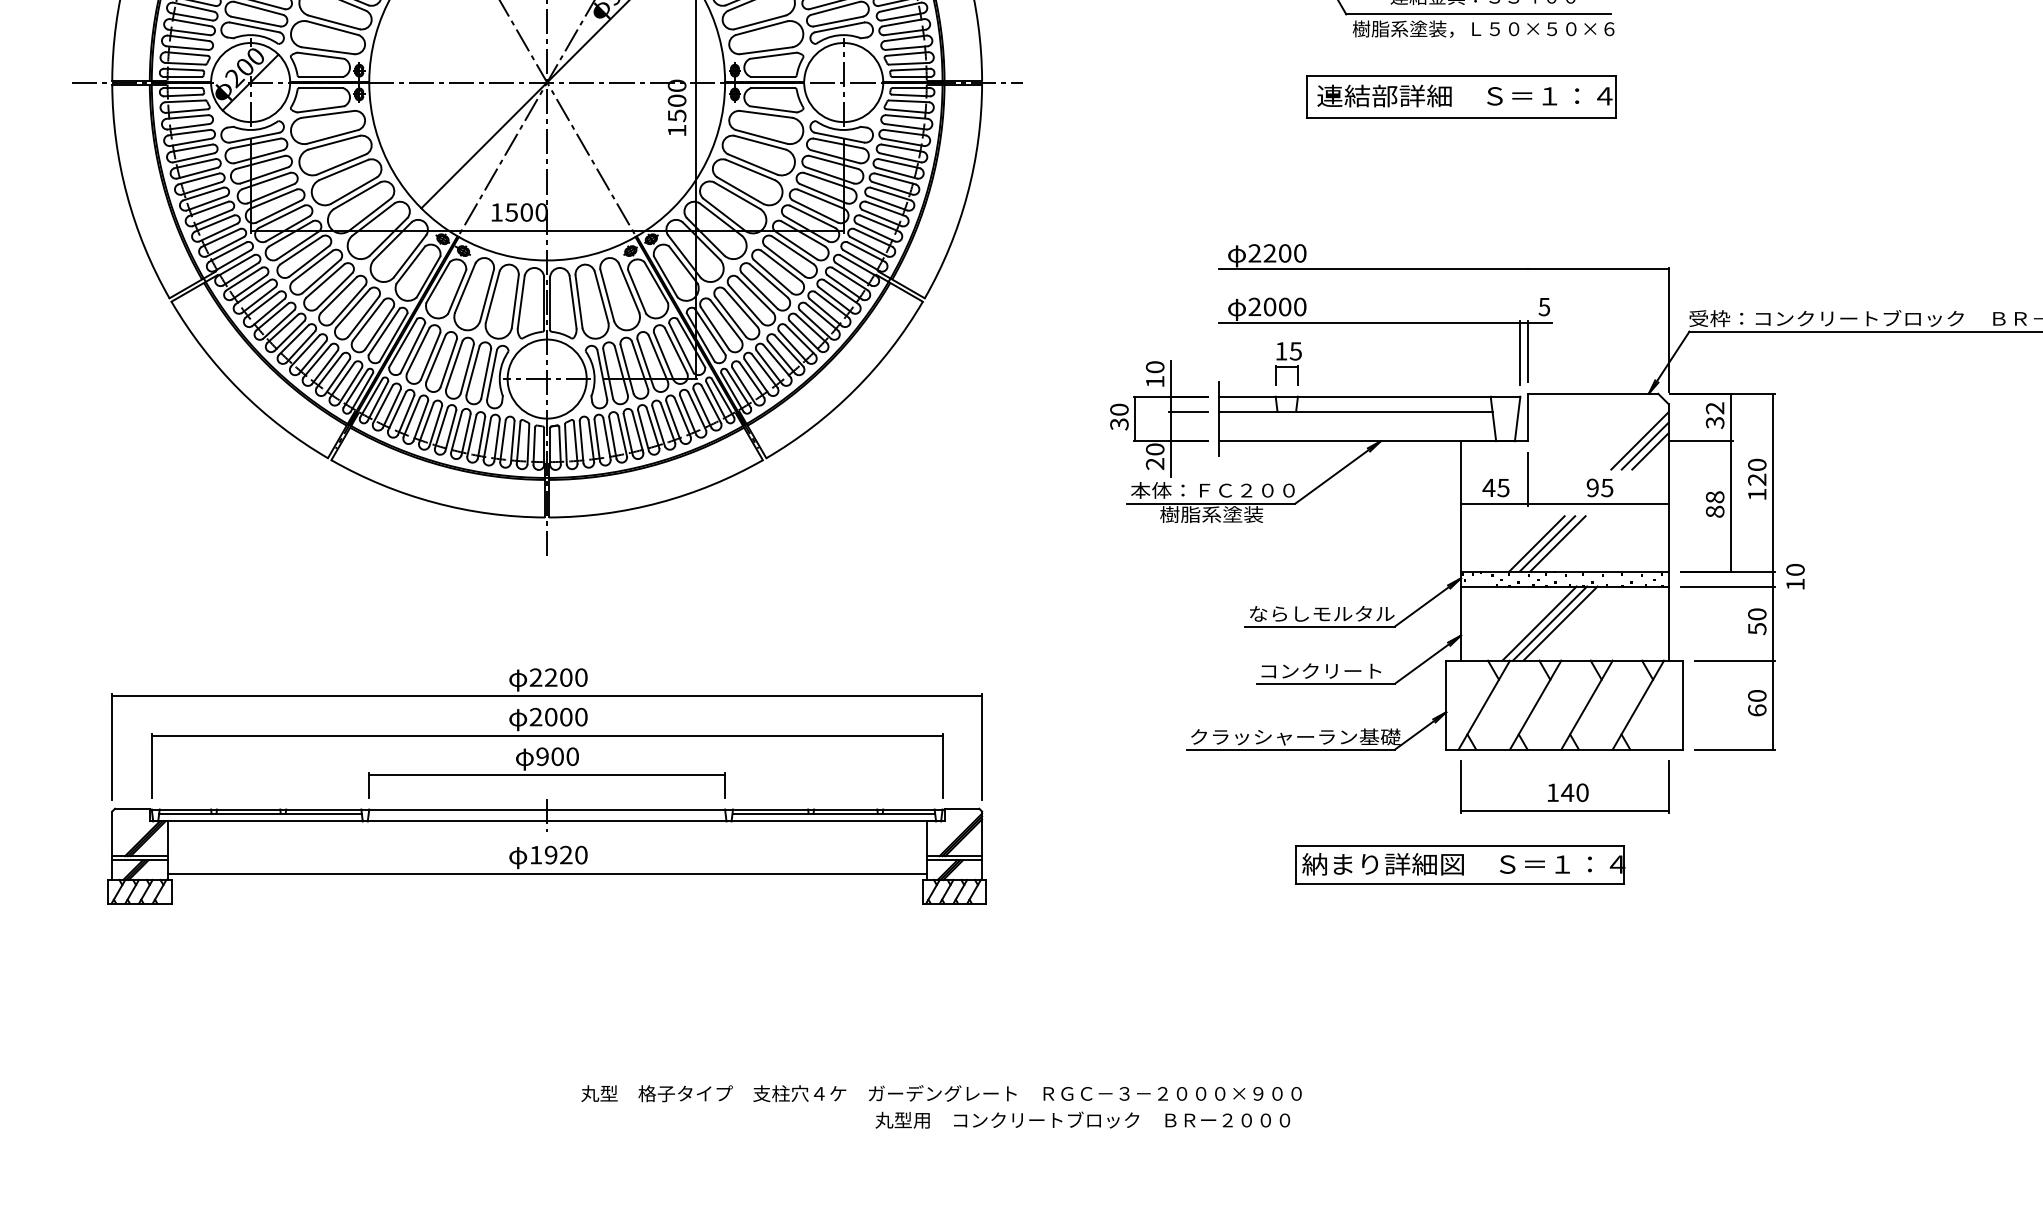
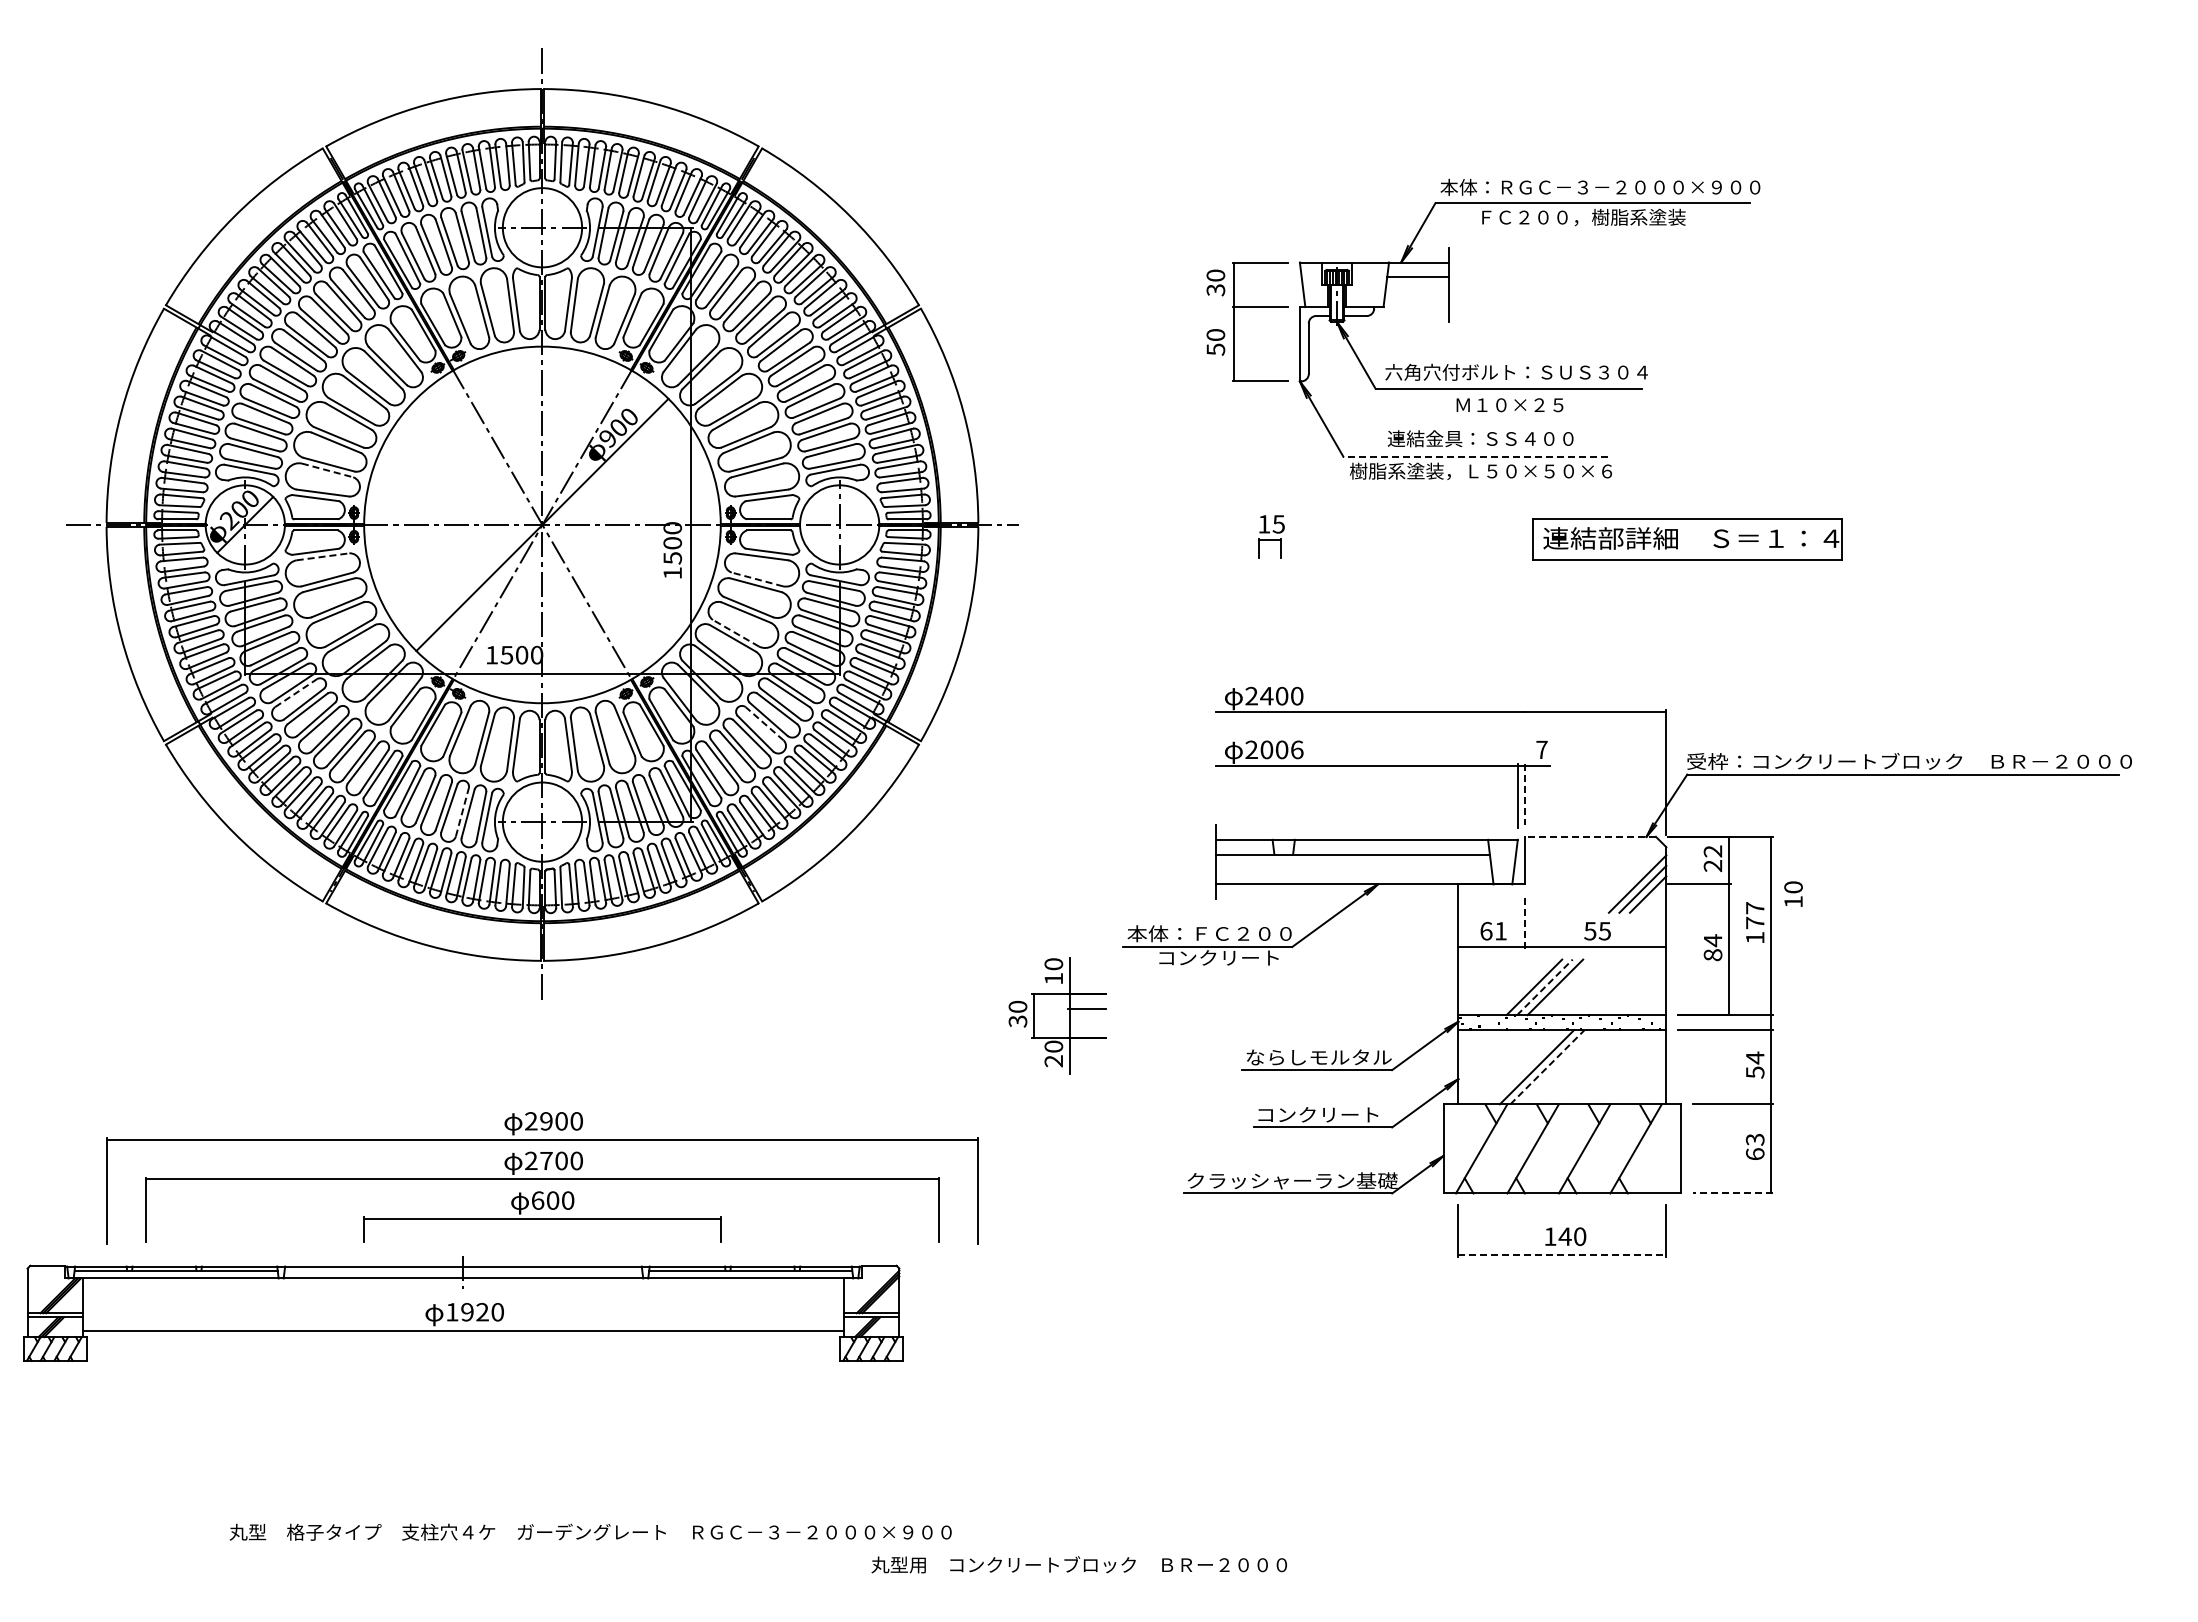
line: (1478, 14) -> (1475, 456), solid -> dashed
line: (332, 28) -> (327, 470), solid -> dashed
part: (1461, 97) -> (1687, 539), moved
line: (328, 114) -> (323, 556), solid -> dashed
line: (761, 136) -> (757, 579), solid -> dashed
line: (739, 190) -> (735, 633), solid -> dashed
line: (301, 249) -> (296, 692), solid -> dashed
text: (1269, 252) -> (1266, 695), 2200 -> 2400
line: (768, 280) -> (764, 723), solid -> dashed
text: (1300, 306) -> (1297, 749), 2000 -> 2006
text: (1544, 306) -> (1541, 749), 5 -> 7
line: (1528, 352) -> (1525, 795), solid -> dashed
part: (1288, 363) -> (1271, 536), moved
line: (467, 368) -> (462, 811), solid -> dashed
line: (1592, 393) -> (1590, 836), solid -> dashed
part: (1158, 418) -> (1057, 1015), moved
text: (1715, 423) -> (1713, 866), 32 -> 22
text: (1757, 472) -> (1755, 915), 120 -> 177
line: (1528, 479) -> (1525, 922), solid -> dashed
text: (1495, 487) -> (1492, 930), 45 -> 61
text: (1592, 488) -> (1590, 931), 95 -> 55
text: (1714, 497) -> (1712, 940), 88 -> 84
text: (1220, 514) -> (1217, 957), 樹脂系塗装 -> コンクリート
line: (1547, 544) -> (1545, 987), solid -> dashed
text: (1795, 576) -> (1793, 893), moved
text: (1757, 613) -> (1755, 1057), 50 -> 54
line: (1549, 623) -> (1547, 1067), solid -> dashed
line: (1559, 623) -> (1557, 1067), removed
text: (551, 677) -> (546, 1121), 2200 -> 2900
text: (1757, 695) -> (1755, 1139), 60 -> 63
text: (551, 716) -> (546, 1160), 2000 -> 2700
line: (1735, 749) -> (1733, 1193), solid -> dashed
text: (542, 756) -> (537, 1200), 900 -> 600
line: (1564, 811) -> (1562, 1255), solid -> dashed
part: (547, 851) -> (463, 1308), moved
part: (1460, 865) -> (1457, 1309), removed
text: (941, 1092) -> (590, 1531), moved

